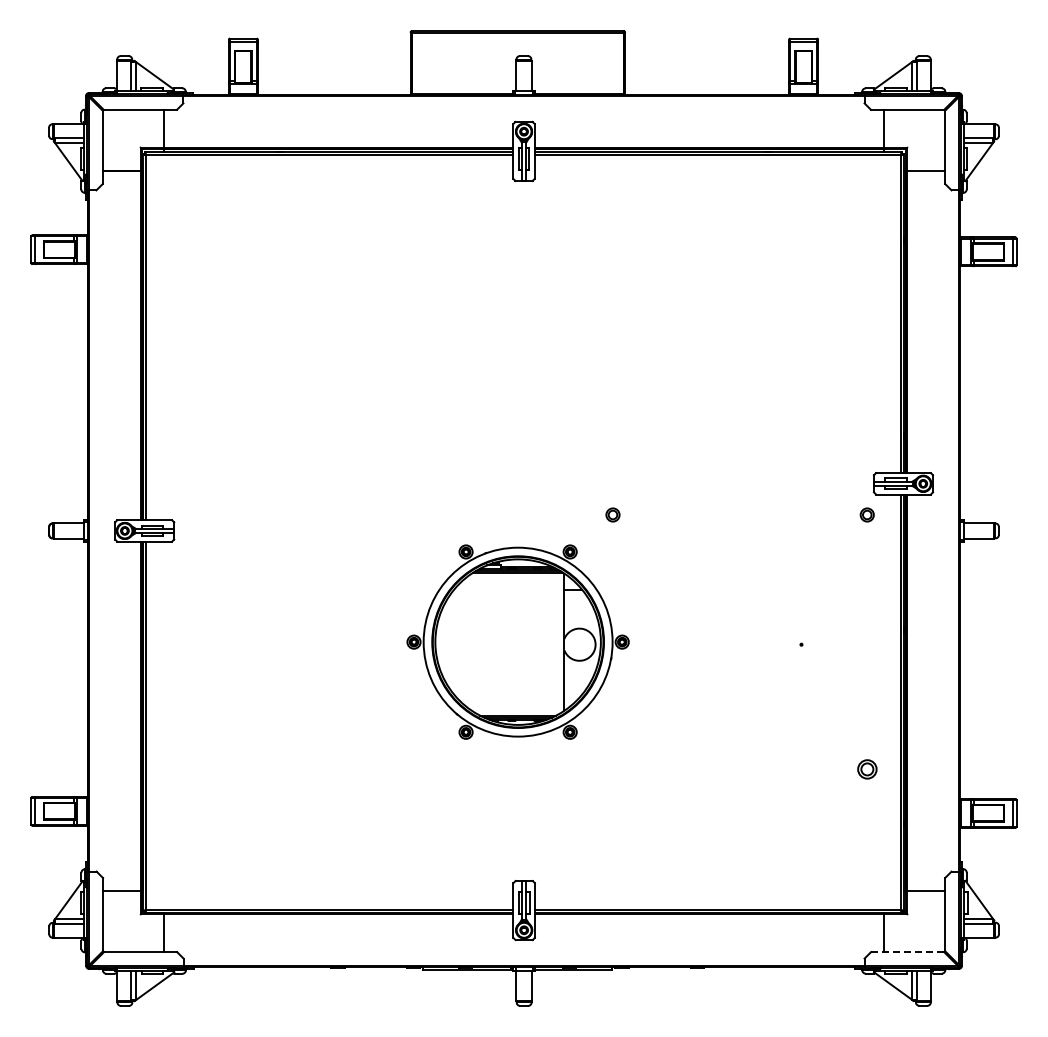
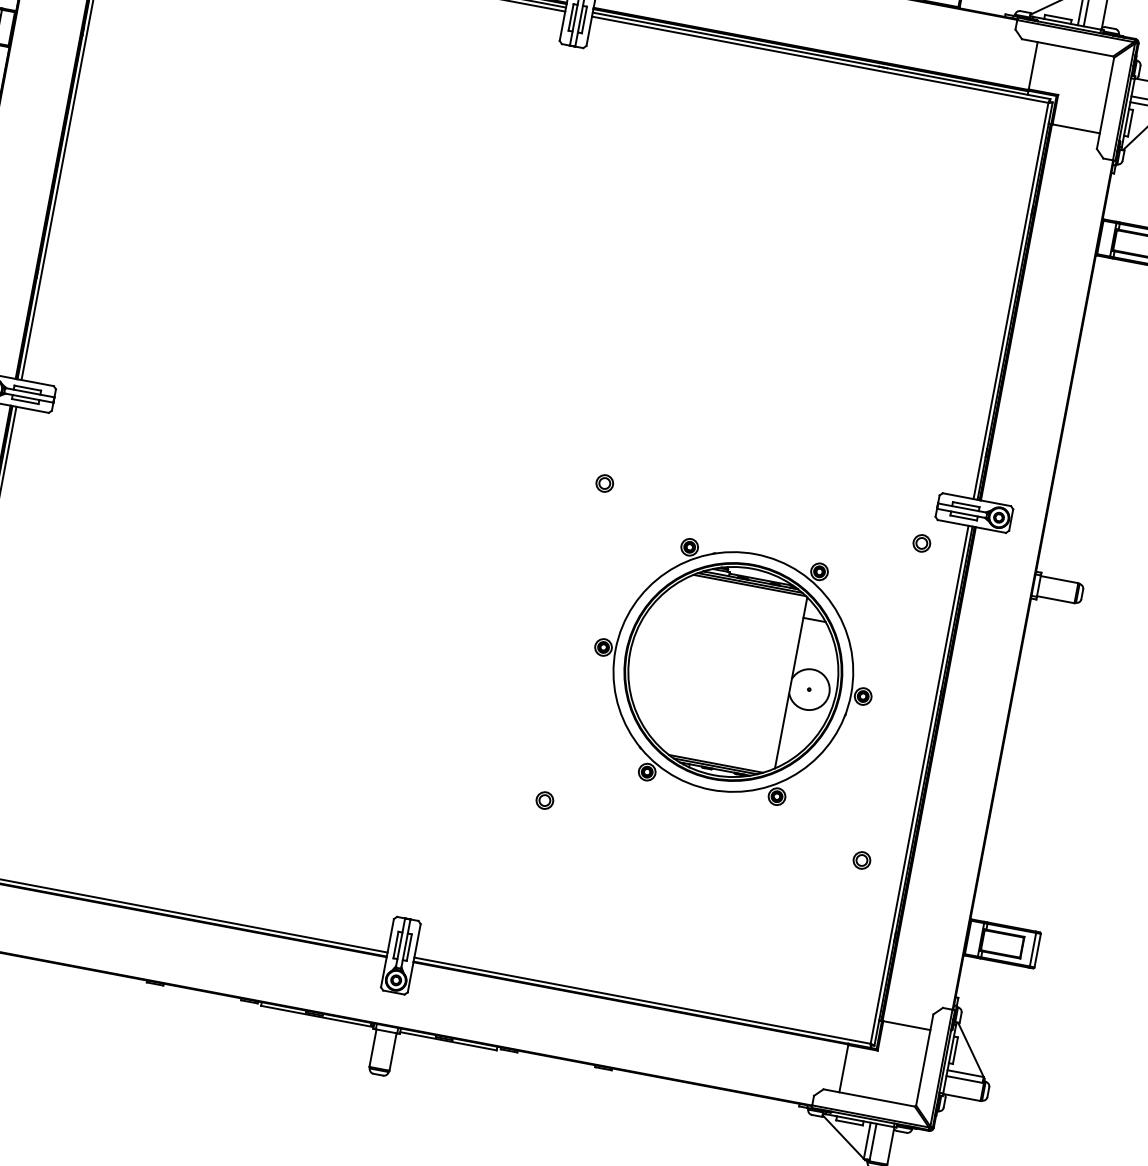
part: (517, 641) -> (732, 671), moved
part: (612, 768) -> (544, 799), added
part: (866, 768) -> (861, 859), size x0.71
line: (907, 952) -> (868, 1098), dashed -> solid

